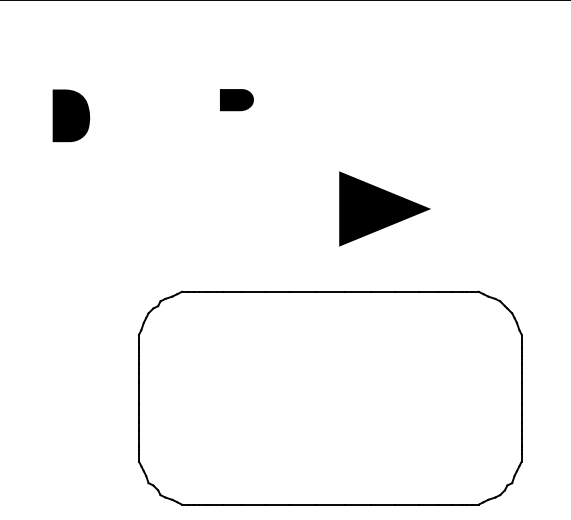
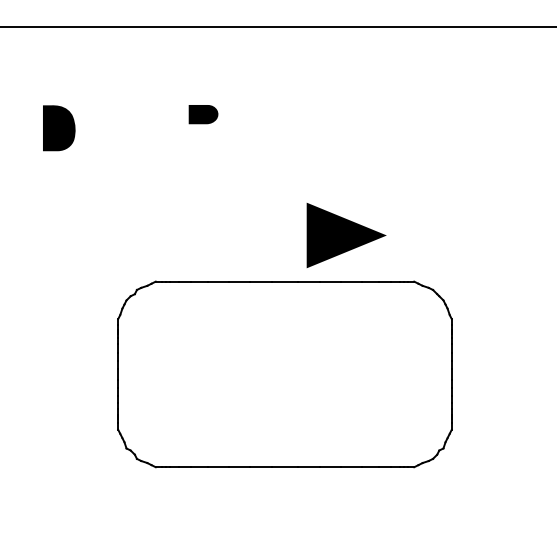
part: (384, 208) -> (346, 235), moved

